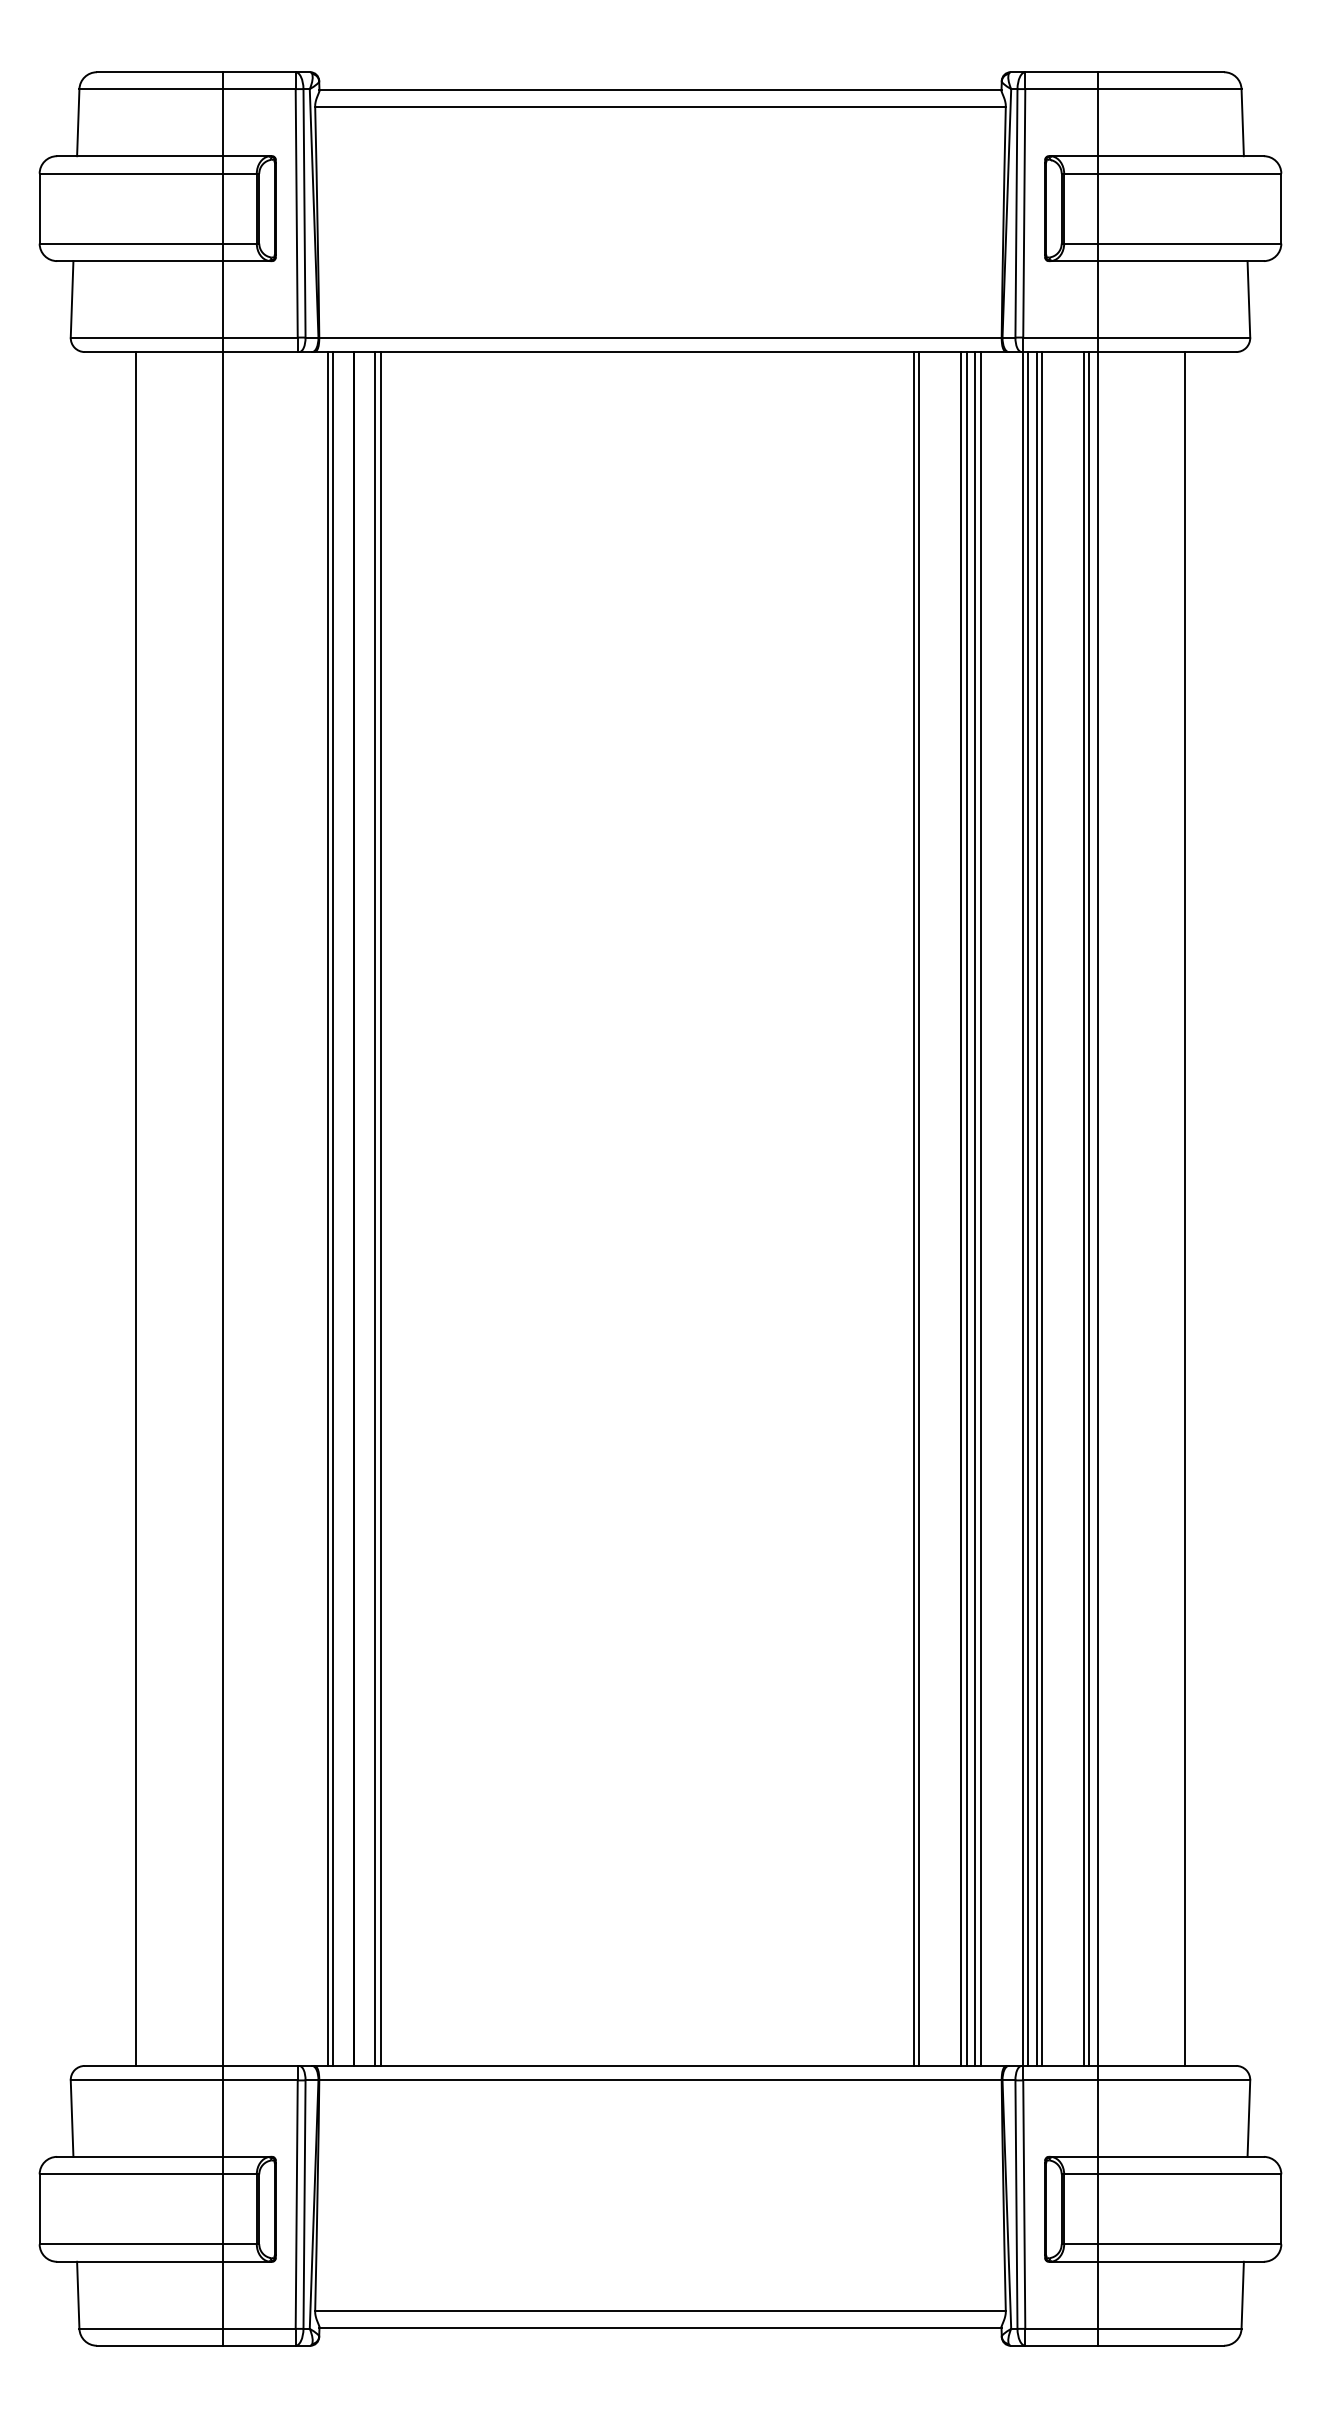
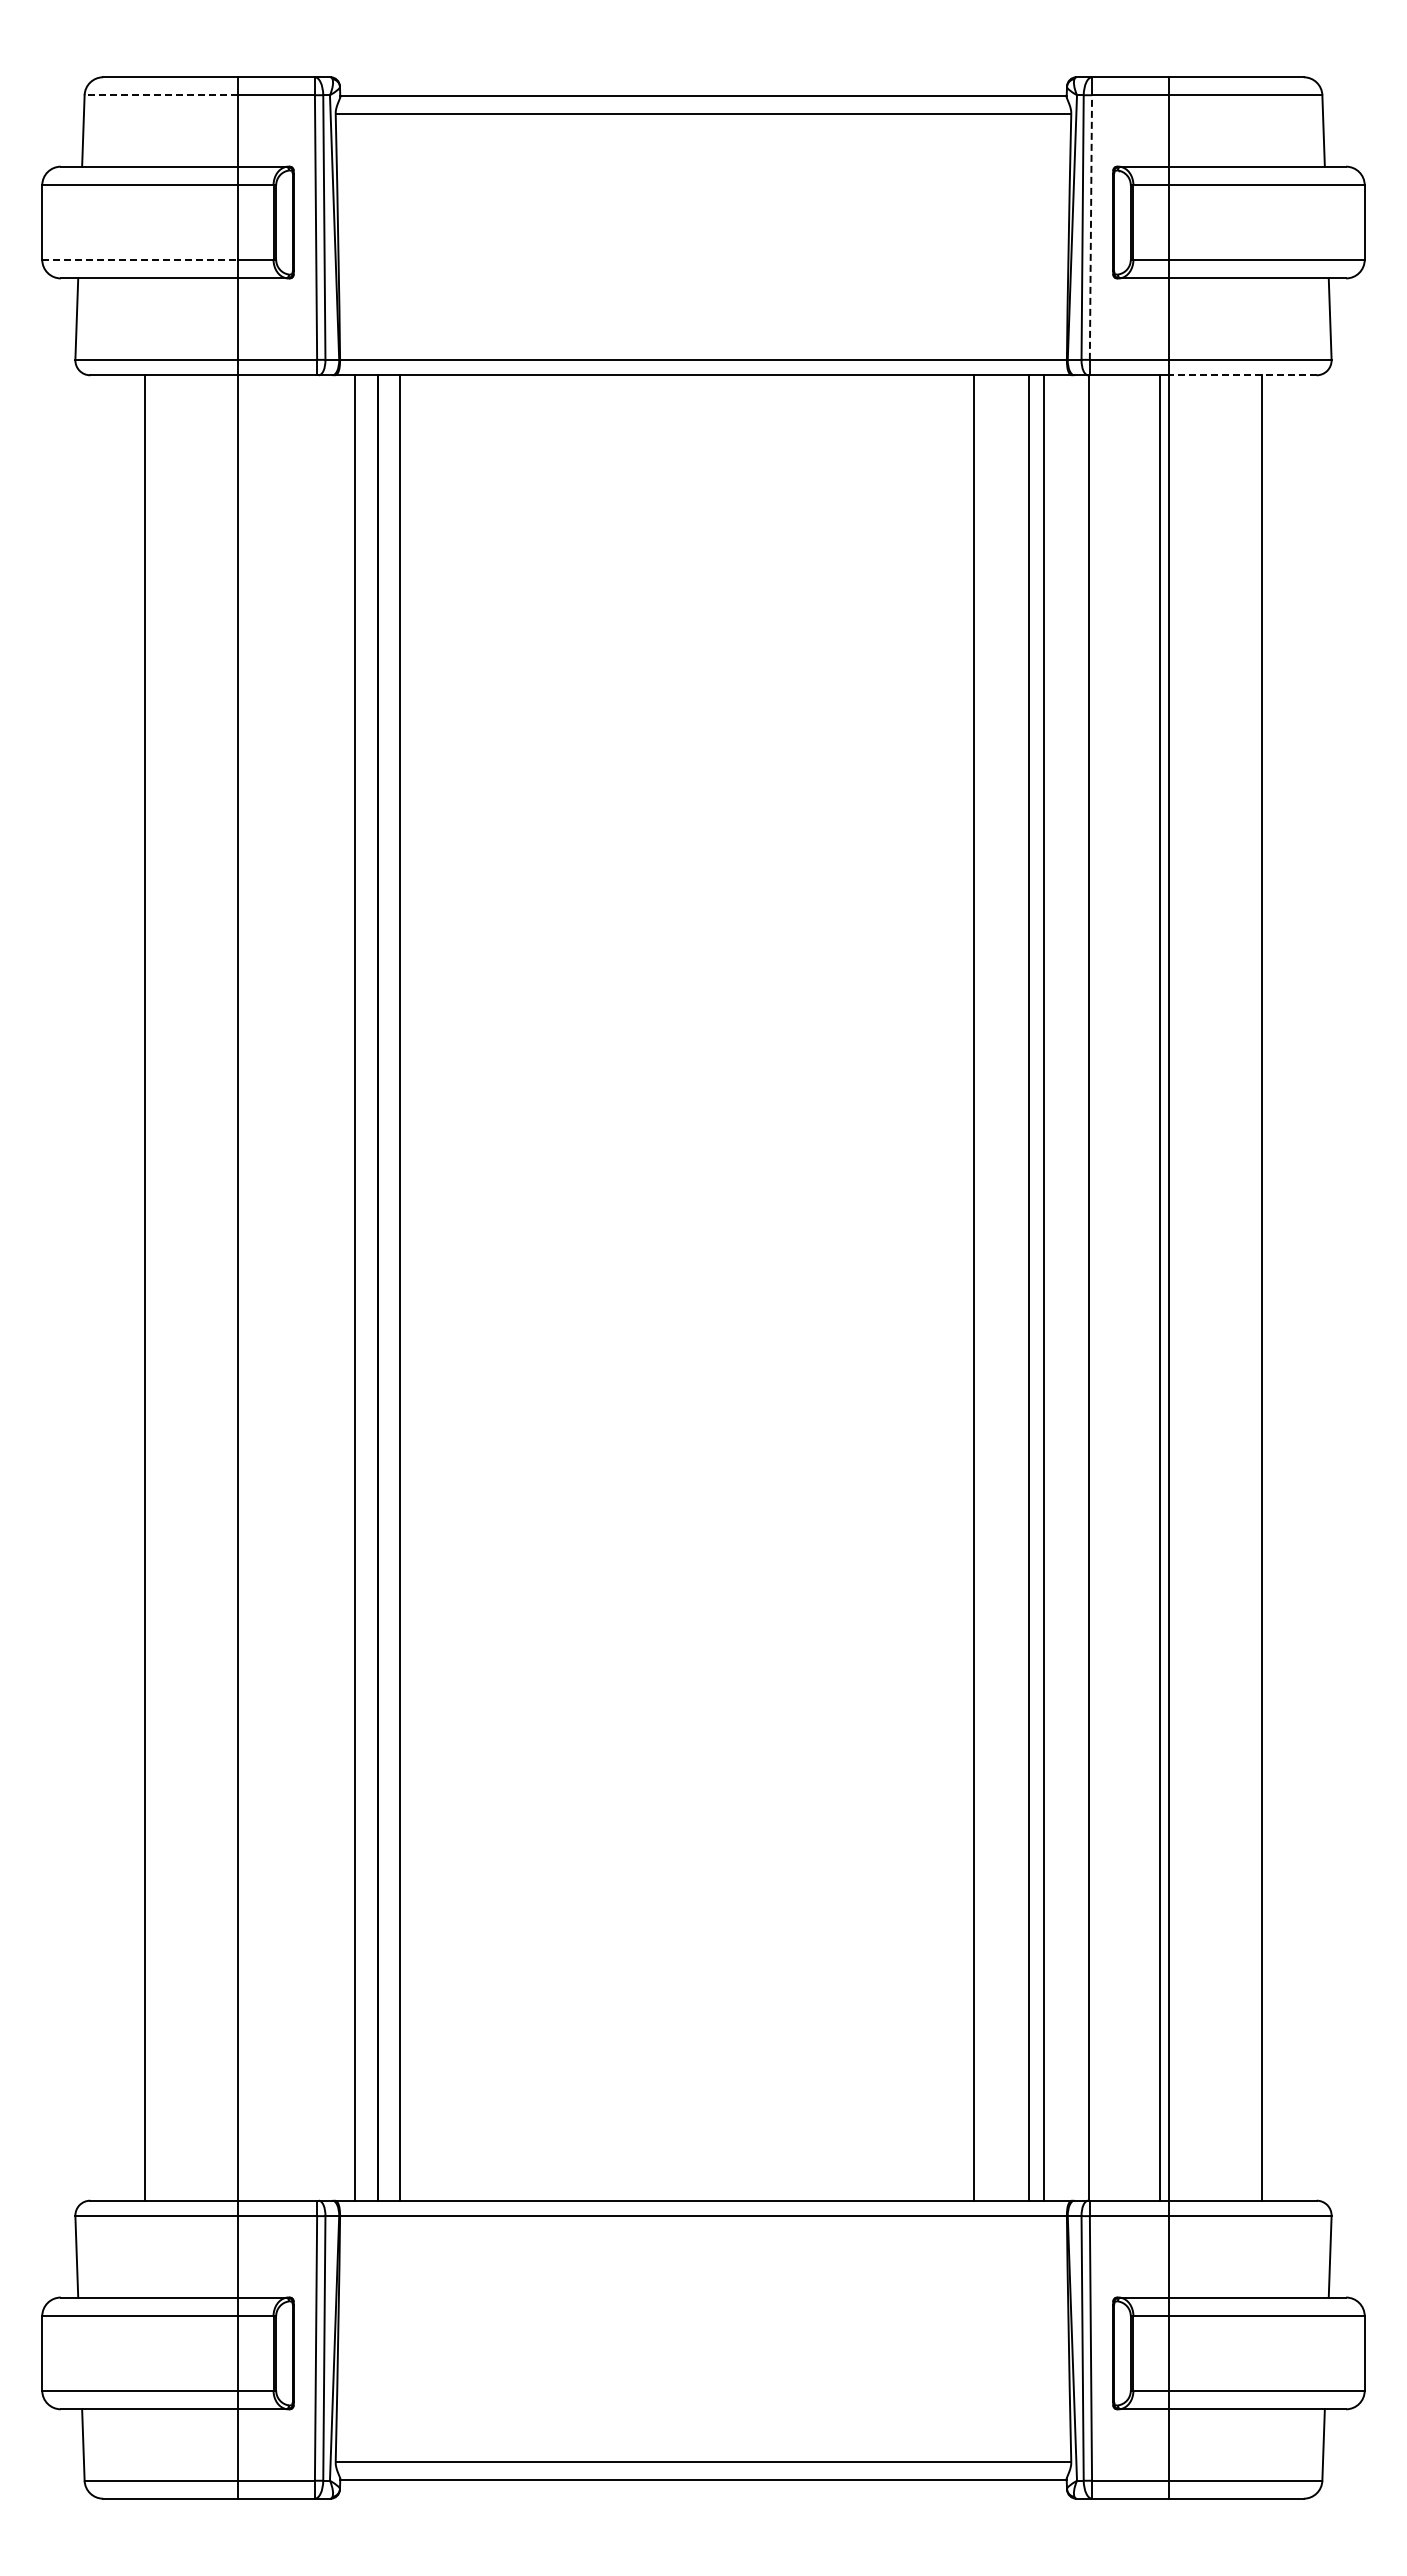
line: (151, 89) -> (161, 95), solid -> dashed
line: (1023, 213) -> (1090, 227), solid -> dashed
line: (131, 243) -> (140, 259), solid -> dashed
line: (1166, 352) -> (1242, 375), solid -> dashed
line: (328, 1208) -> (349, 1287), removed
line: (380, 1208) -> (405, 1287), removed
line: (919, 1208) -> (979, 1287), removed
line: (960, 1208) -> (1023, 1287), removed
line: (975, 1208) -> (1038, 1287), removed
line: (1027, 1208) -> (1094, 1287), removed
line: (1036, 1208) -> (1103, 1287), removed
line: (1041, 1208) -> (1109, 1287), removed
line: (1083, 1208) -> (1154, 1287), removed

